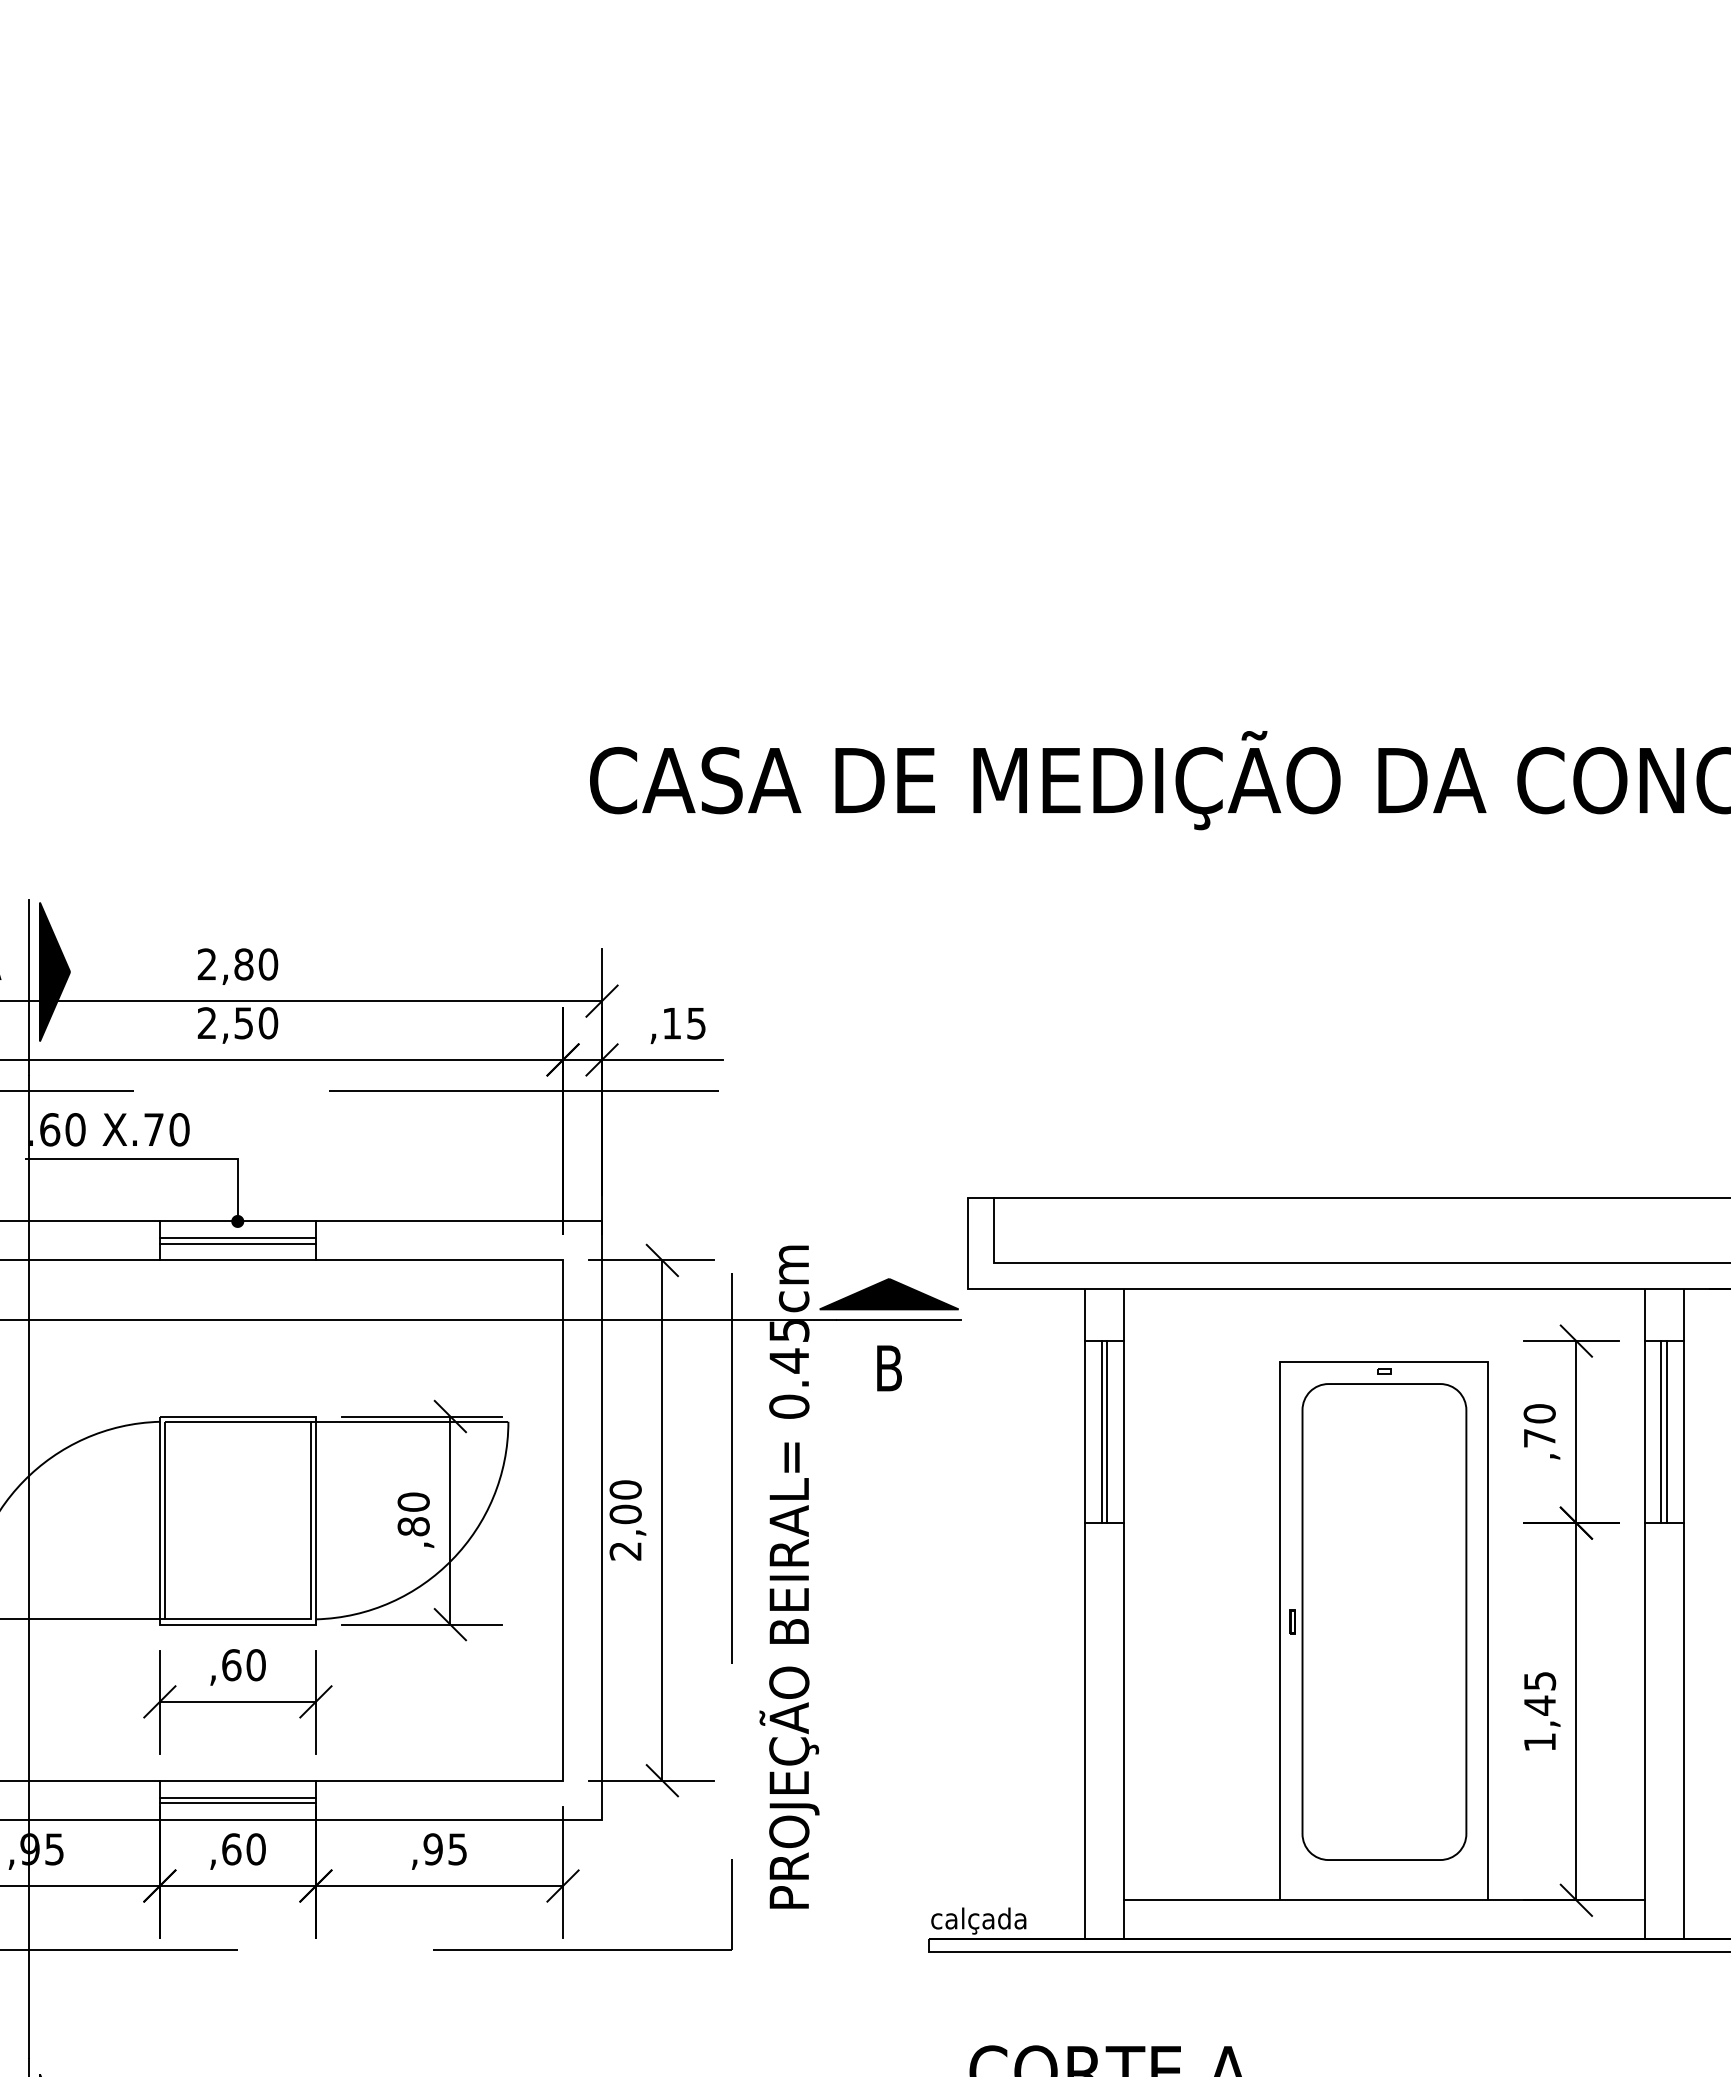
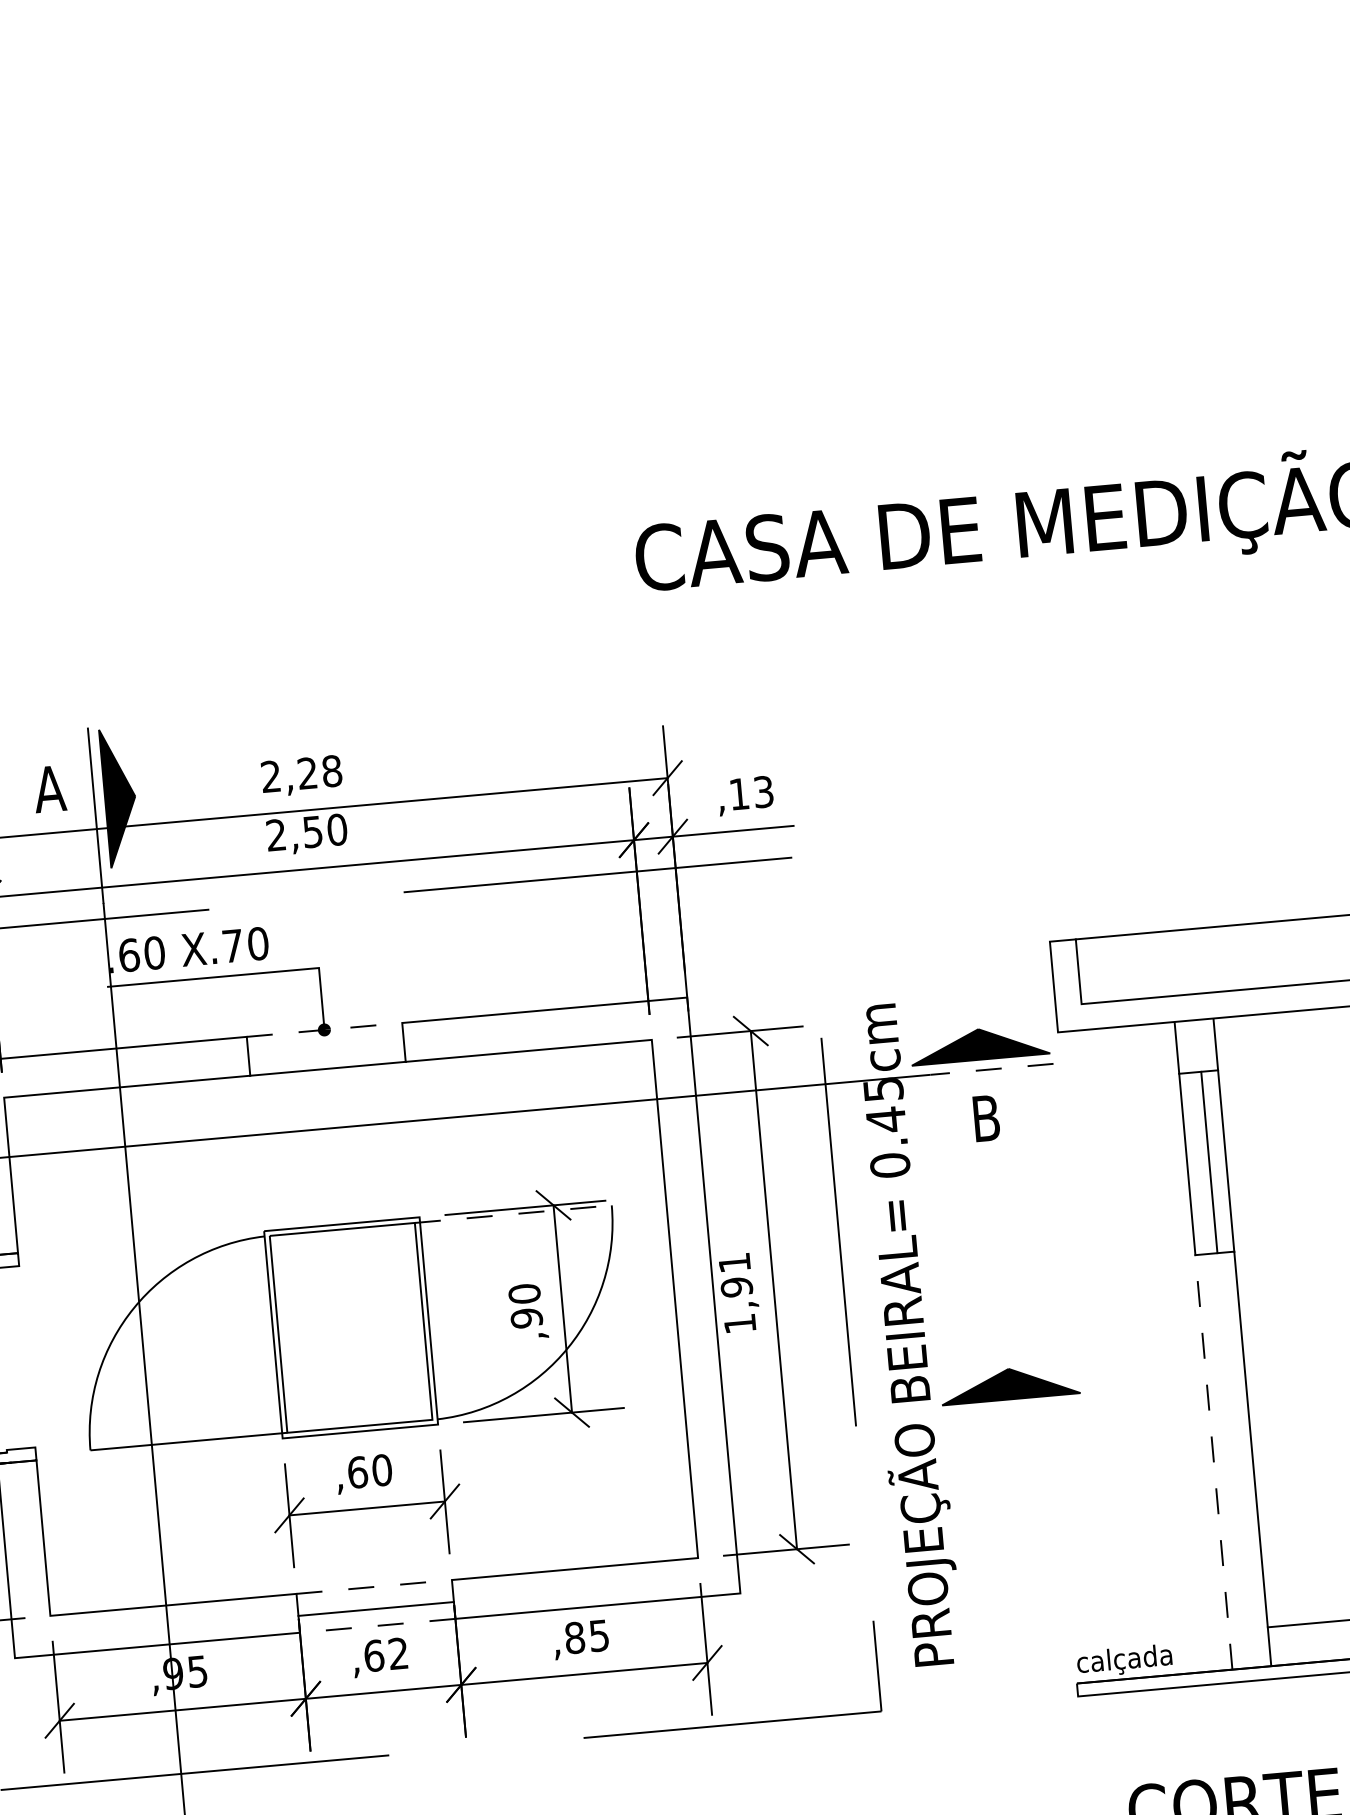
text: (256, 964) -> (320, 772), 2,80 -> 2,28
text: (696, 1023) -> (763, 791), ,15 -> ,13
line: (238, 1221) -> (325, 1029), solid -> dashed
line: (237, 1238) -> (325, 1046), removed
line: (237, 1243) -> (326, 1051), removed
line: (899, 1320) -> (992, 1069), solid -> dashed
line: (409, 1421) -> (513, 1213), solid -> dashed
line: (1102, 1432) -> (1204, 1163), removed
text: (625, 1520) -> (737, 1293), 2,00 -> 1,91
text: (413, 1526) -> (526, 1318), ,80 -> ,90
part: (888, 1635) -> (1009, 1384), added
line: (1085, 1730) -> (1214, 1461), solid -> dashed
line: (238, 1780) -> (374, 1586), solid -> dashed
line: (237, 1797) -> (375, 1603), removed
line: (237, 1819) -> (377, 1625), solid -> dashed
text: (255, 1849) -> (397, 1653), ,60 -> ,62
text: (432, 1849) -> (574, 1638), ,95 -> ,85

